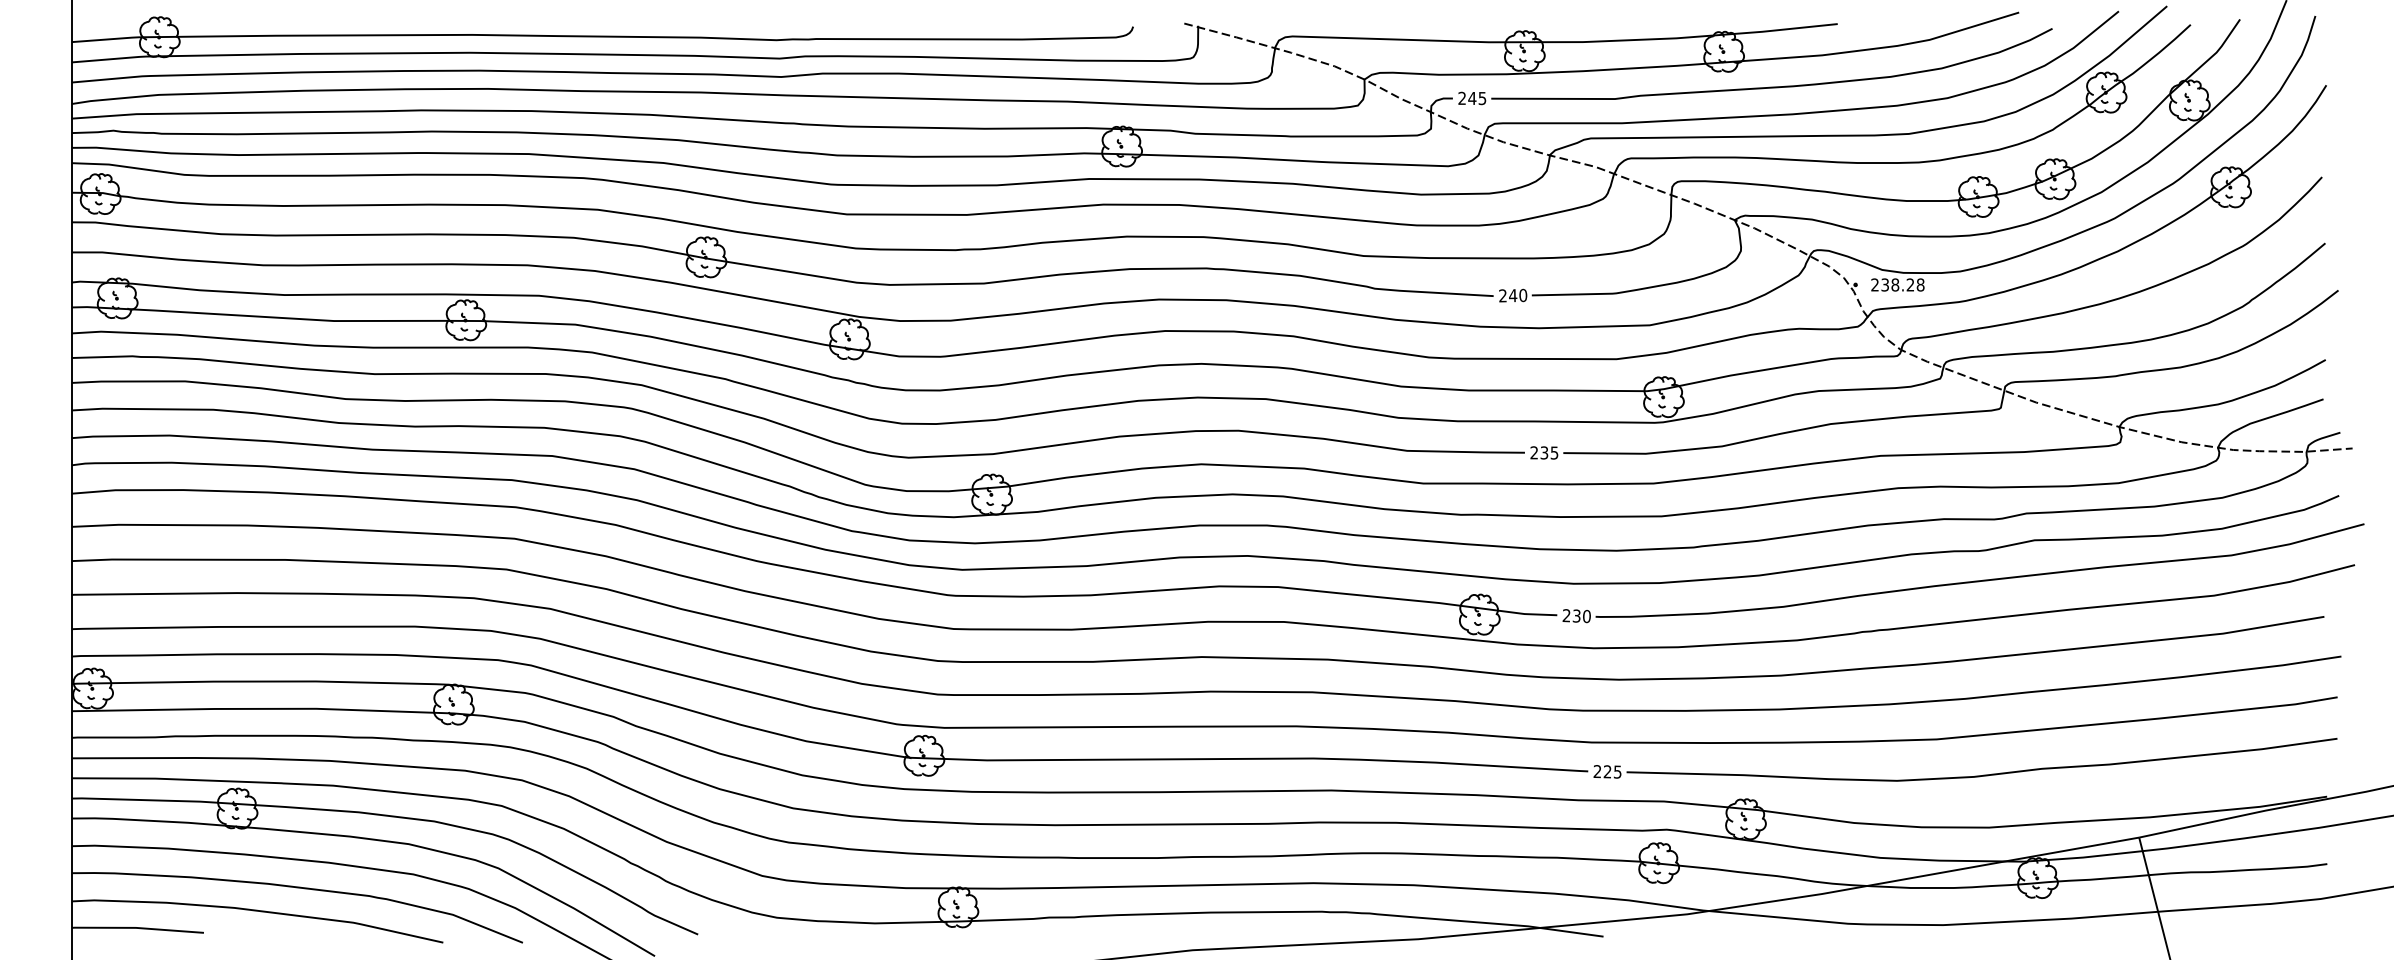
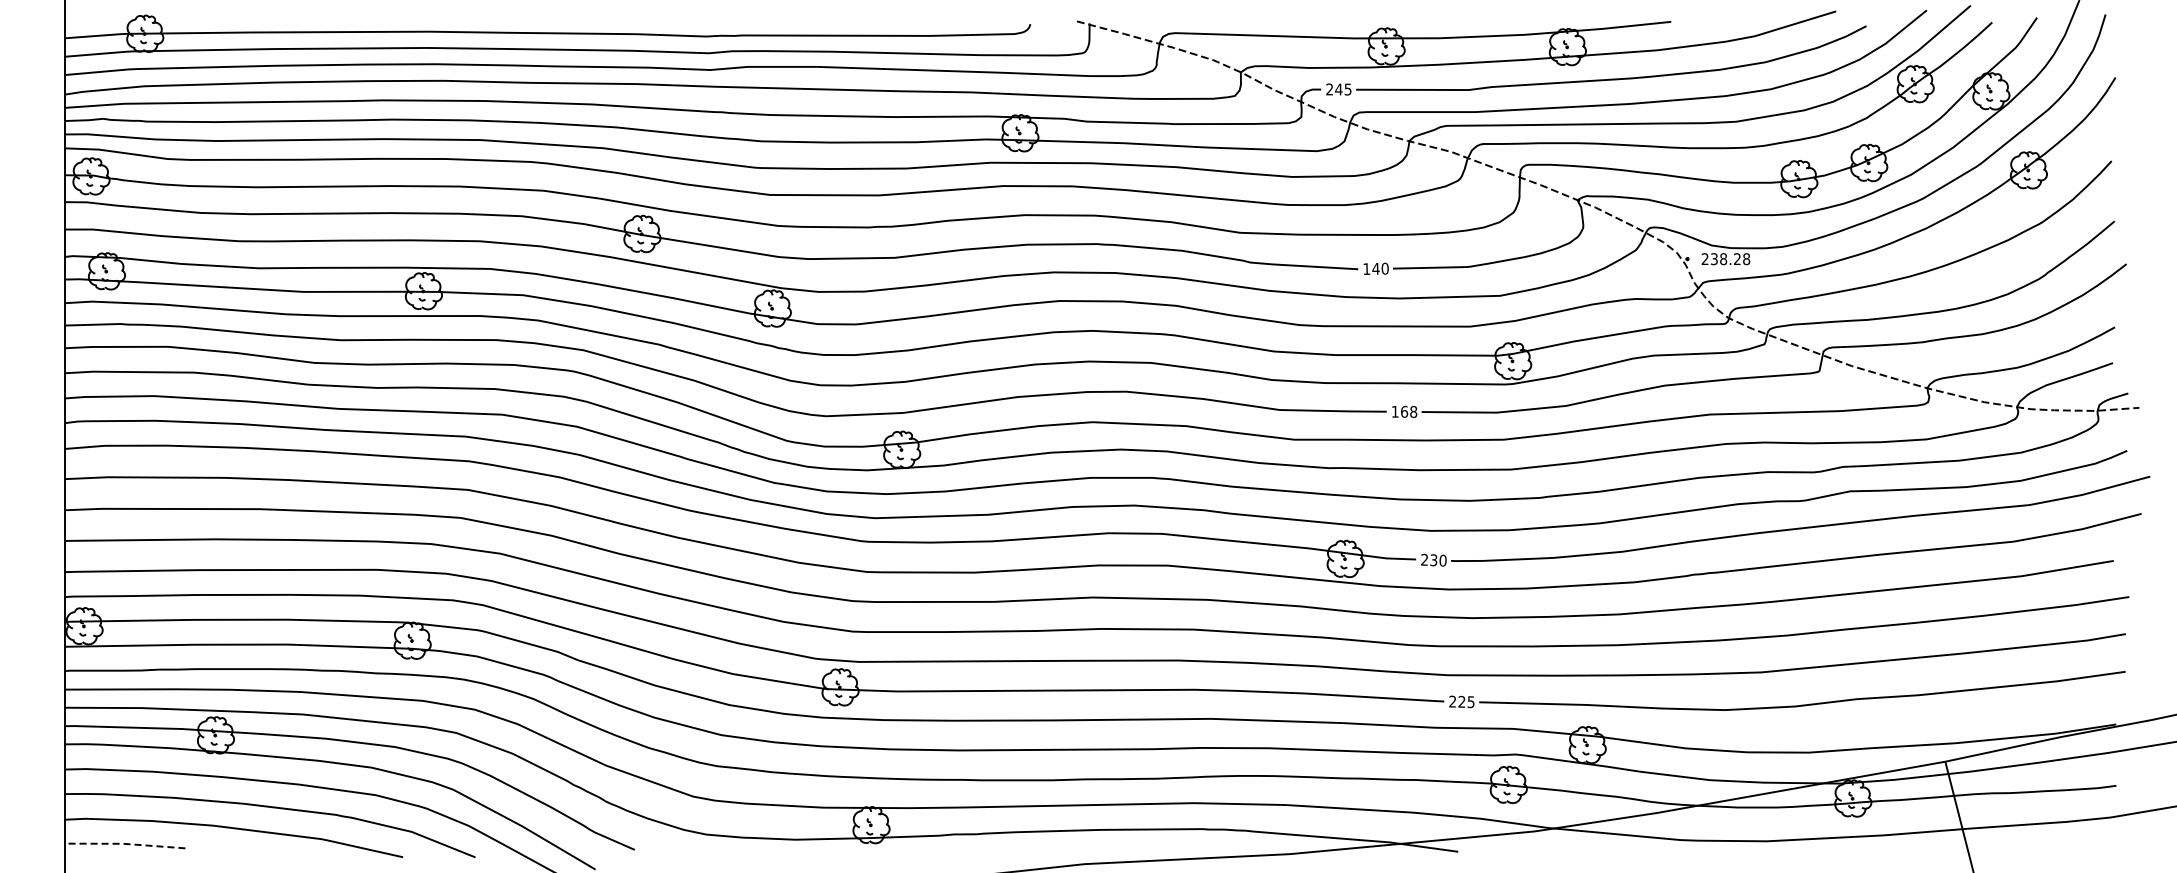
text: (1502, 295) -> (1366, 268), 240 -> 140
text: (1544, 452) -> (1404, 411), 235 -> 168
line: (135, 927) -> (123, 843), solid -> dashed

